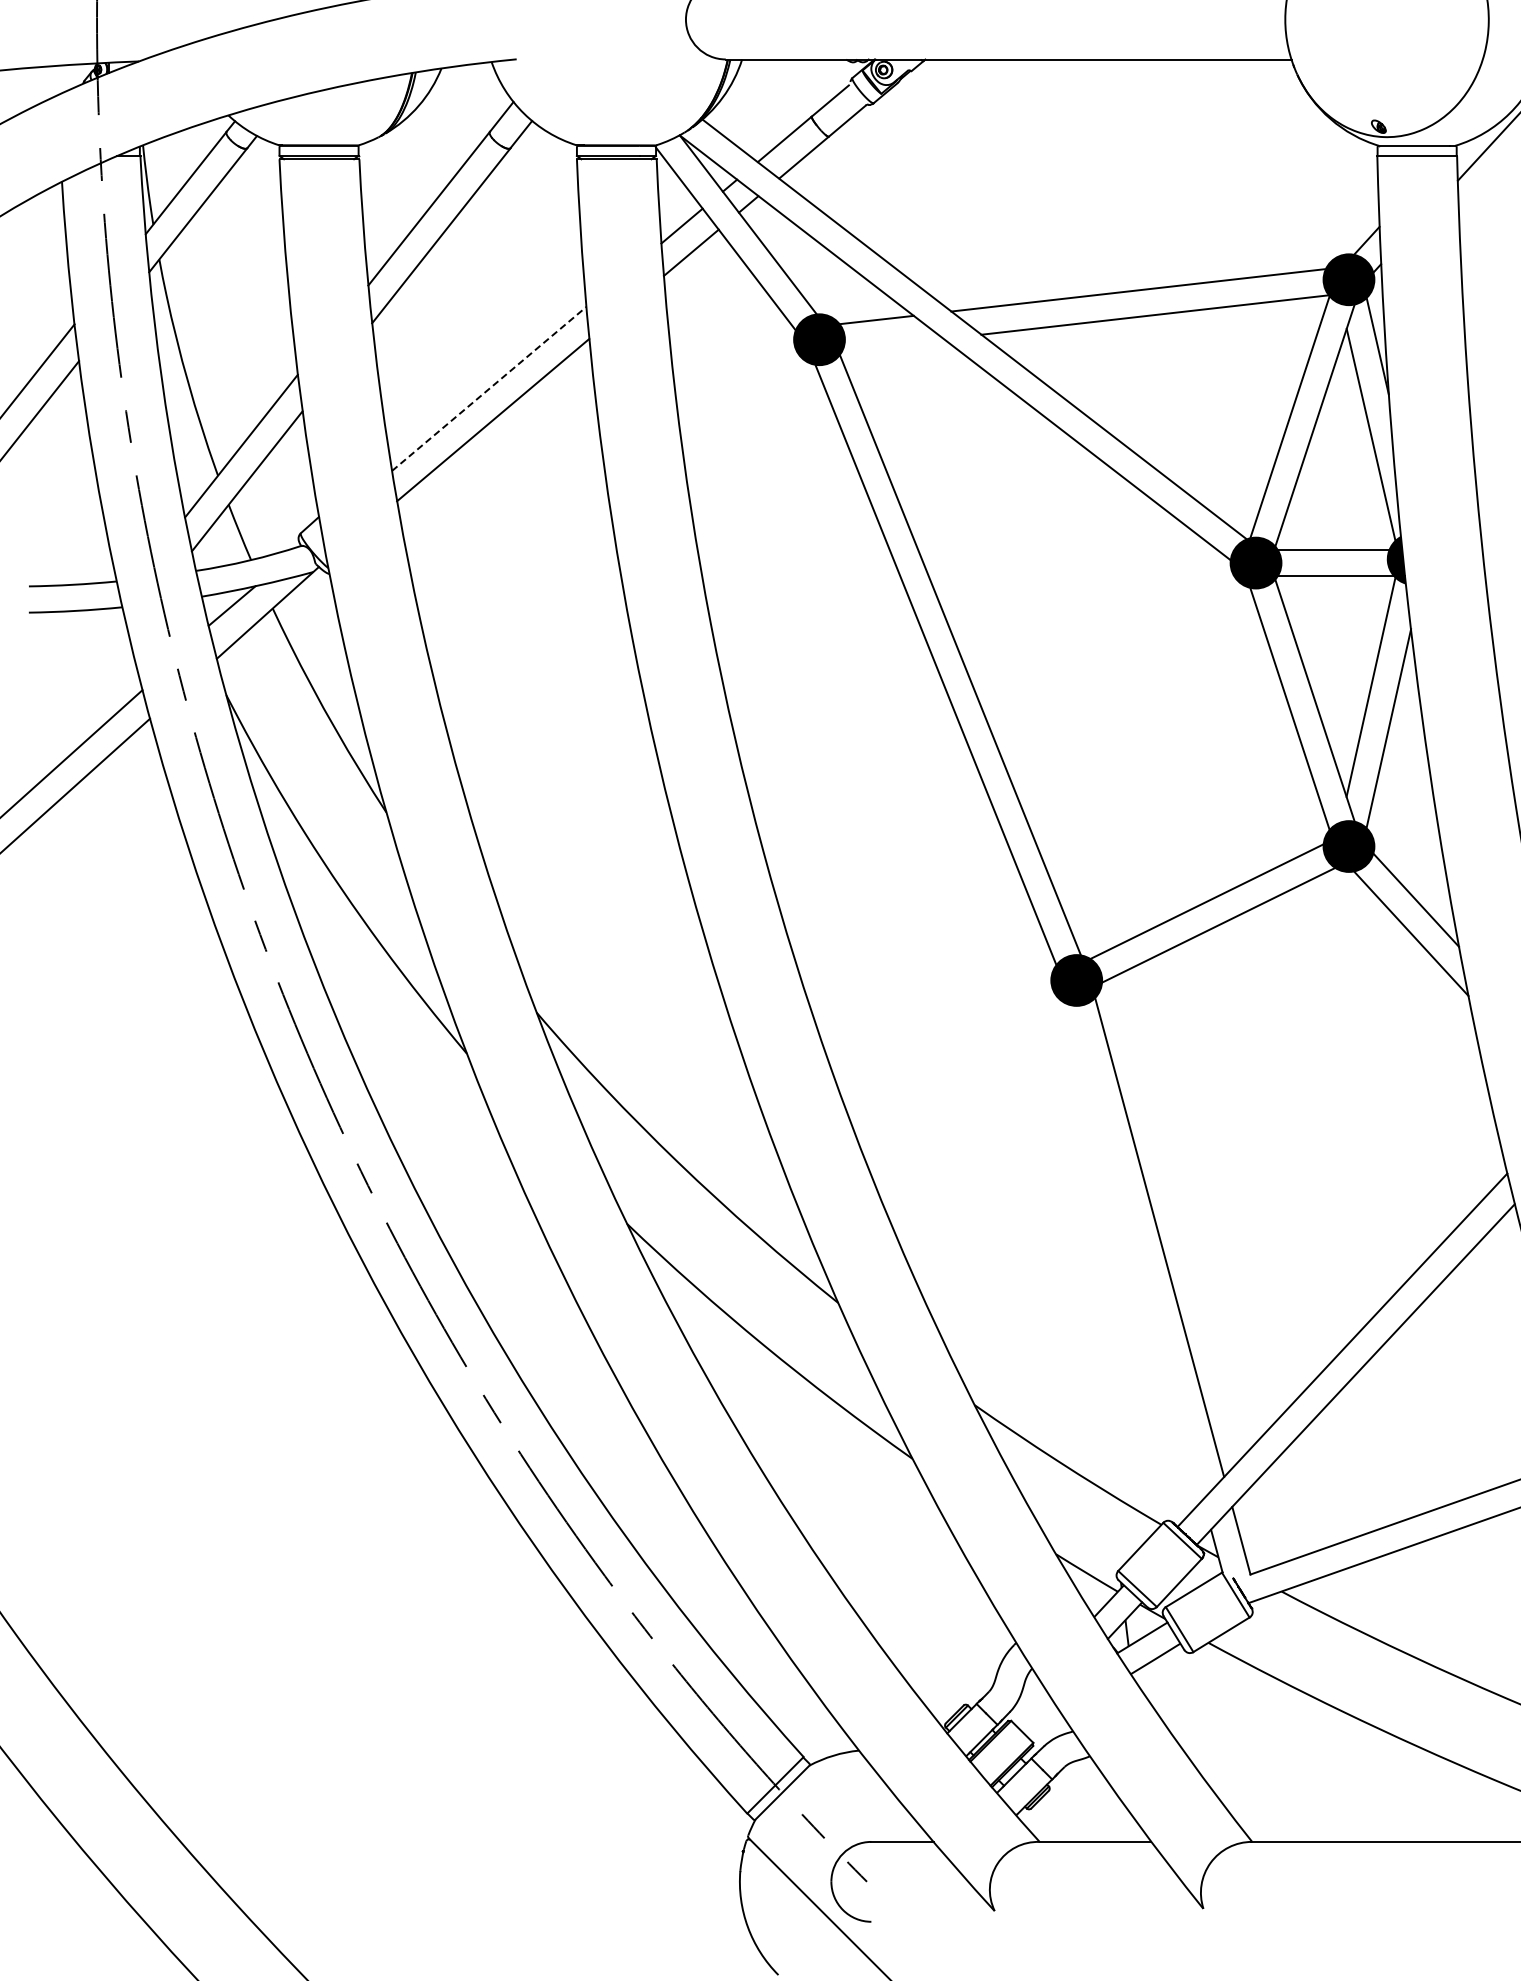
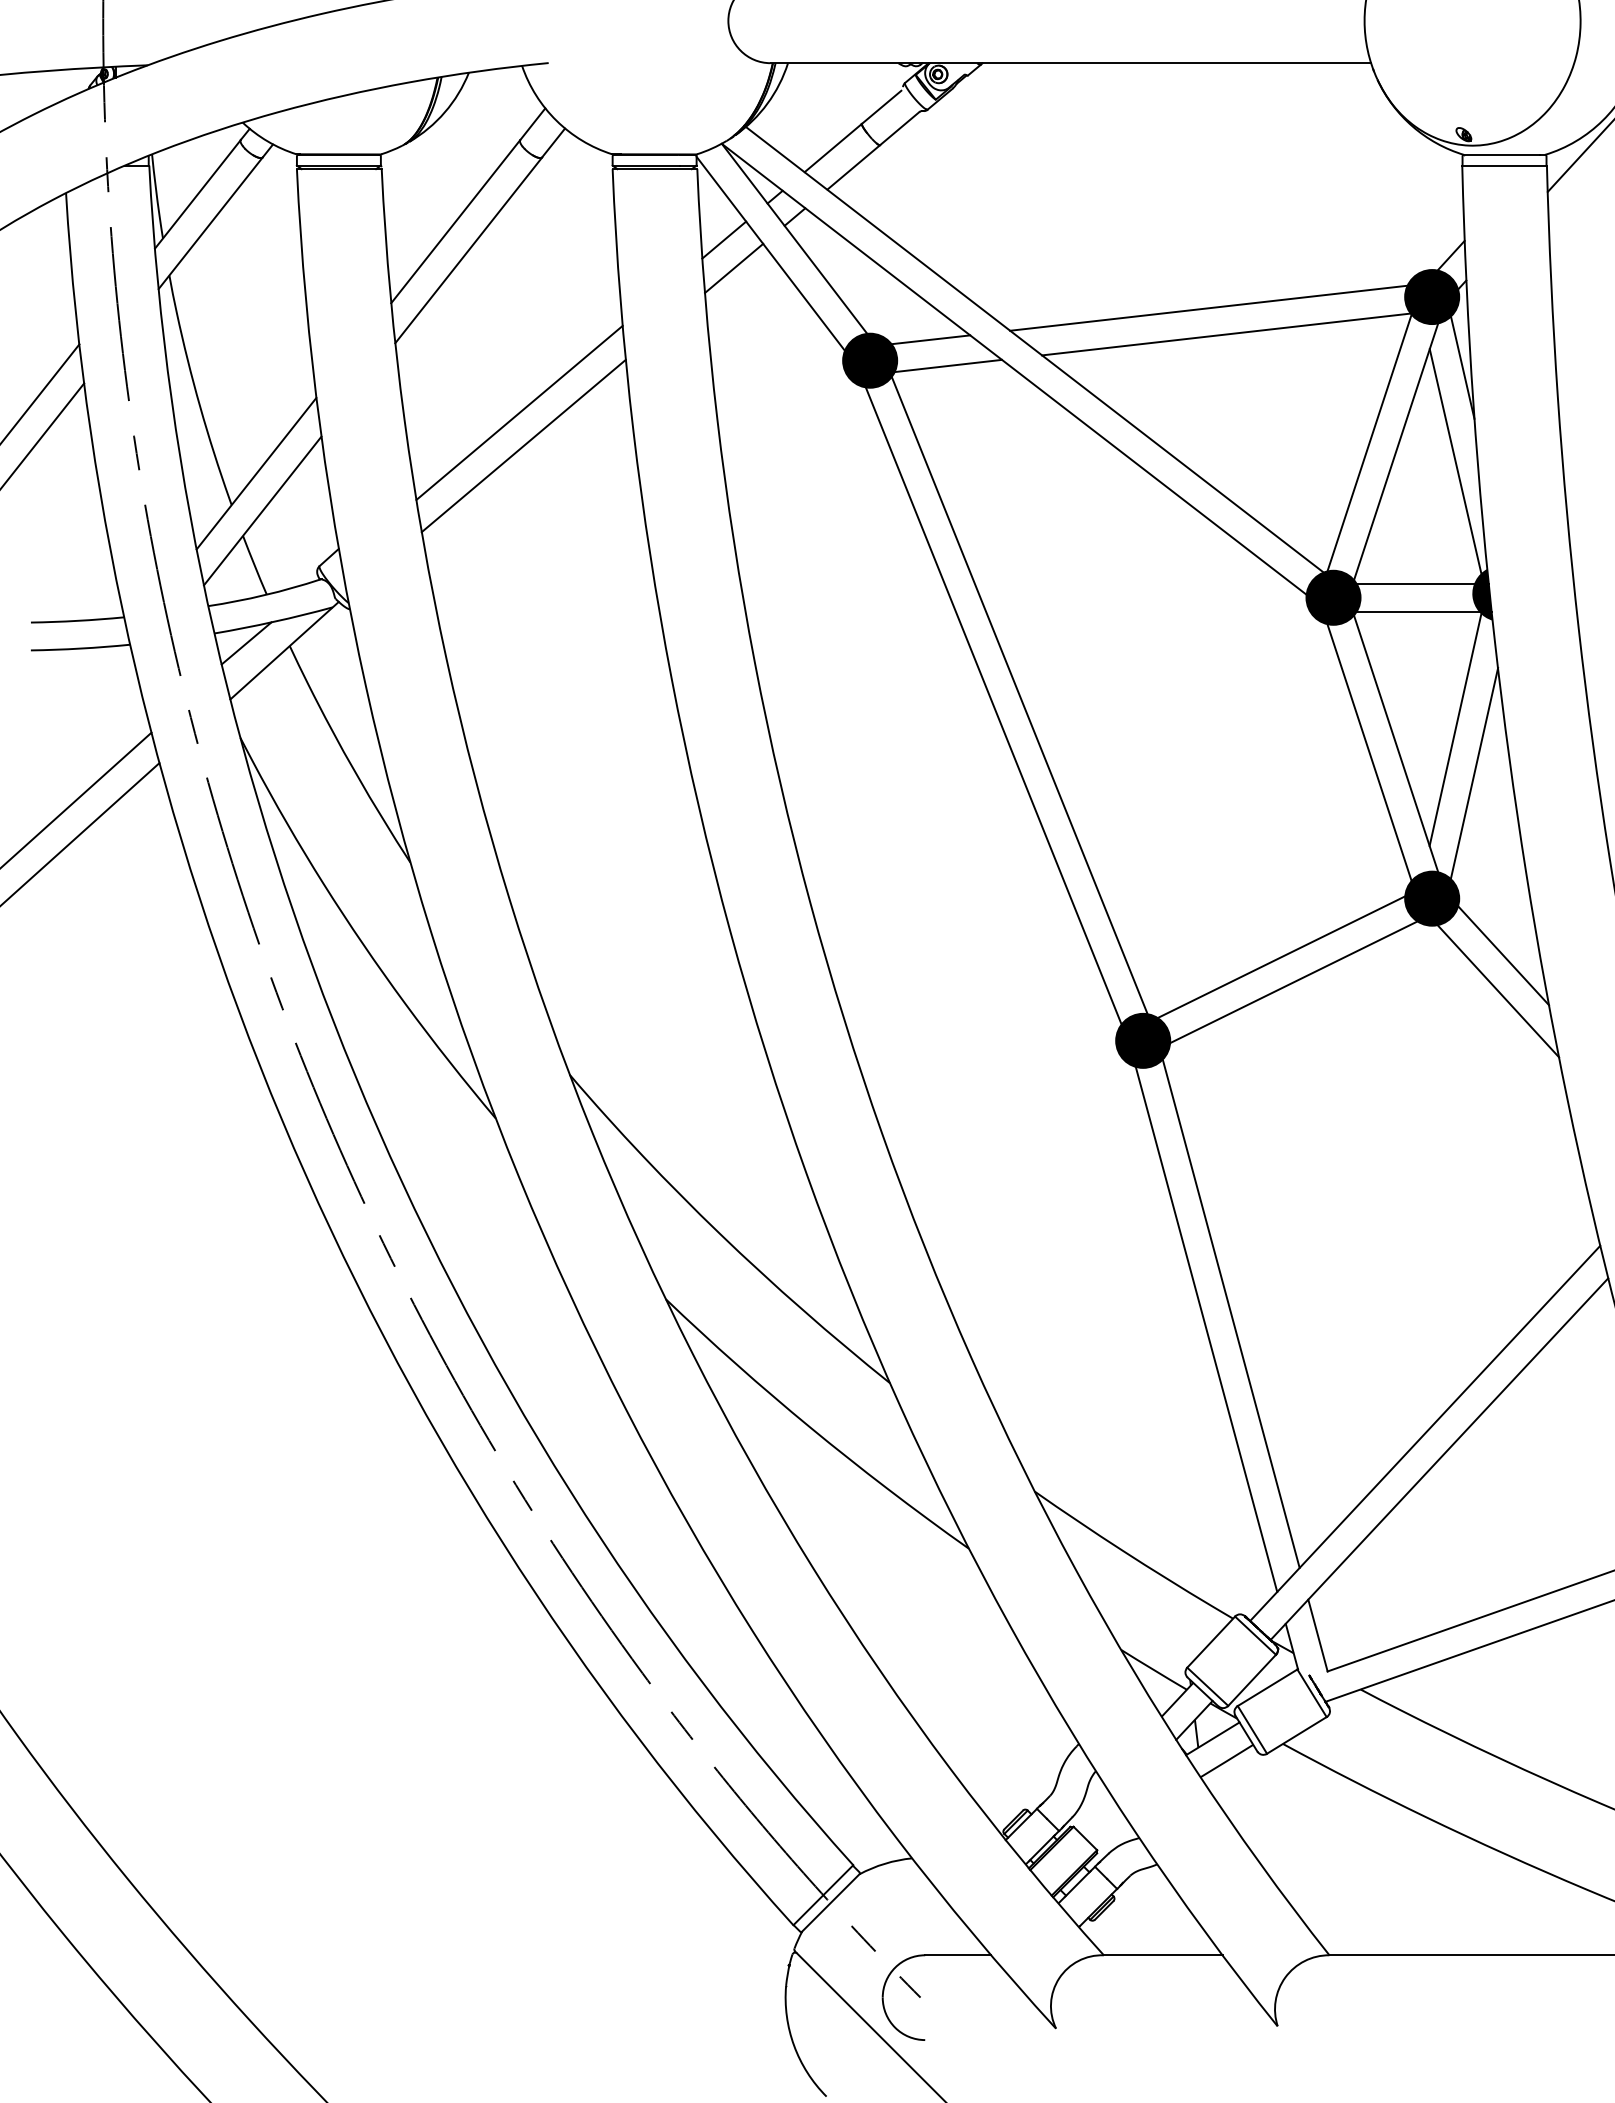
line: (890, 344) -> (945, 365), added
line: (489, 388) -> (519, 412), dashed -> solid
line: (1136, 1252) -> (1206, 1329), added

